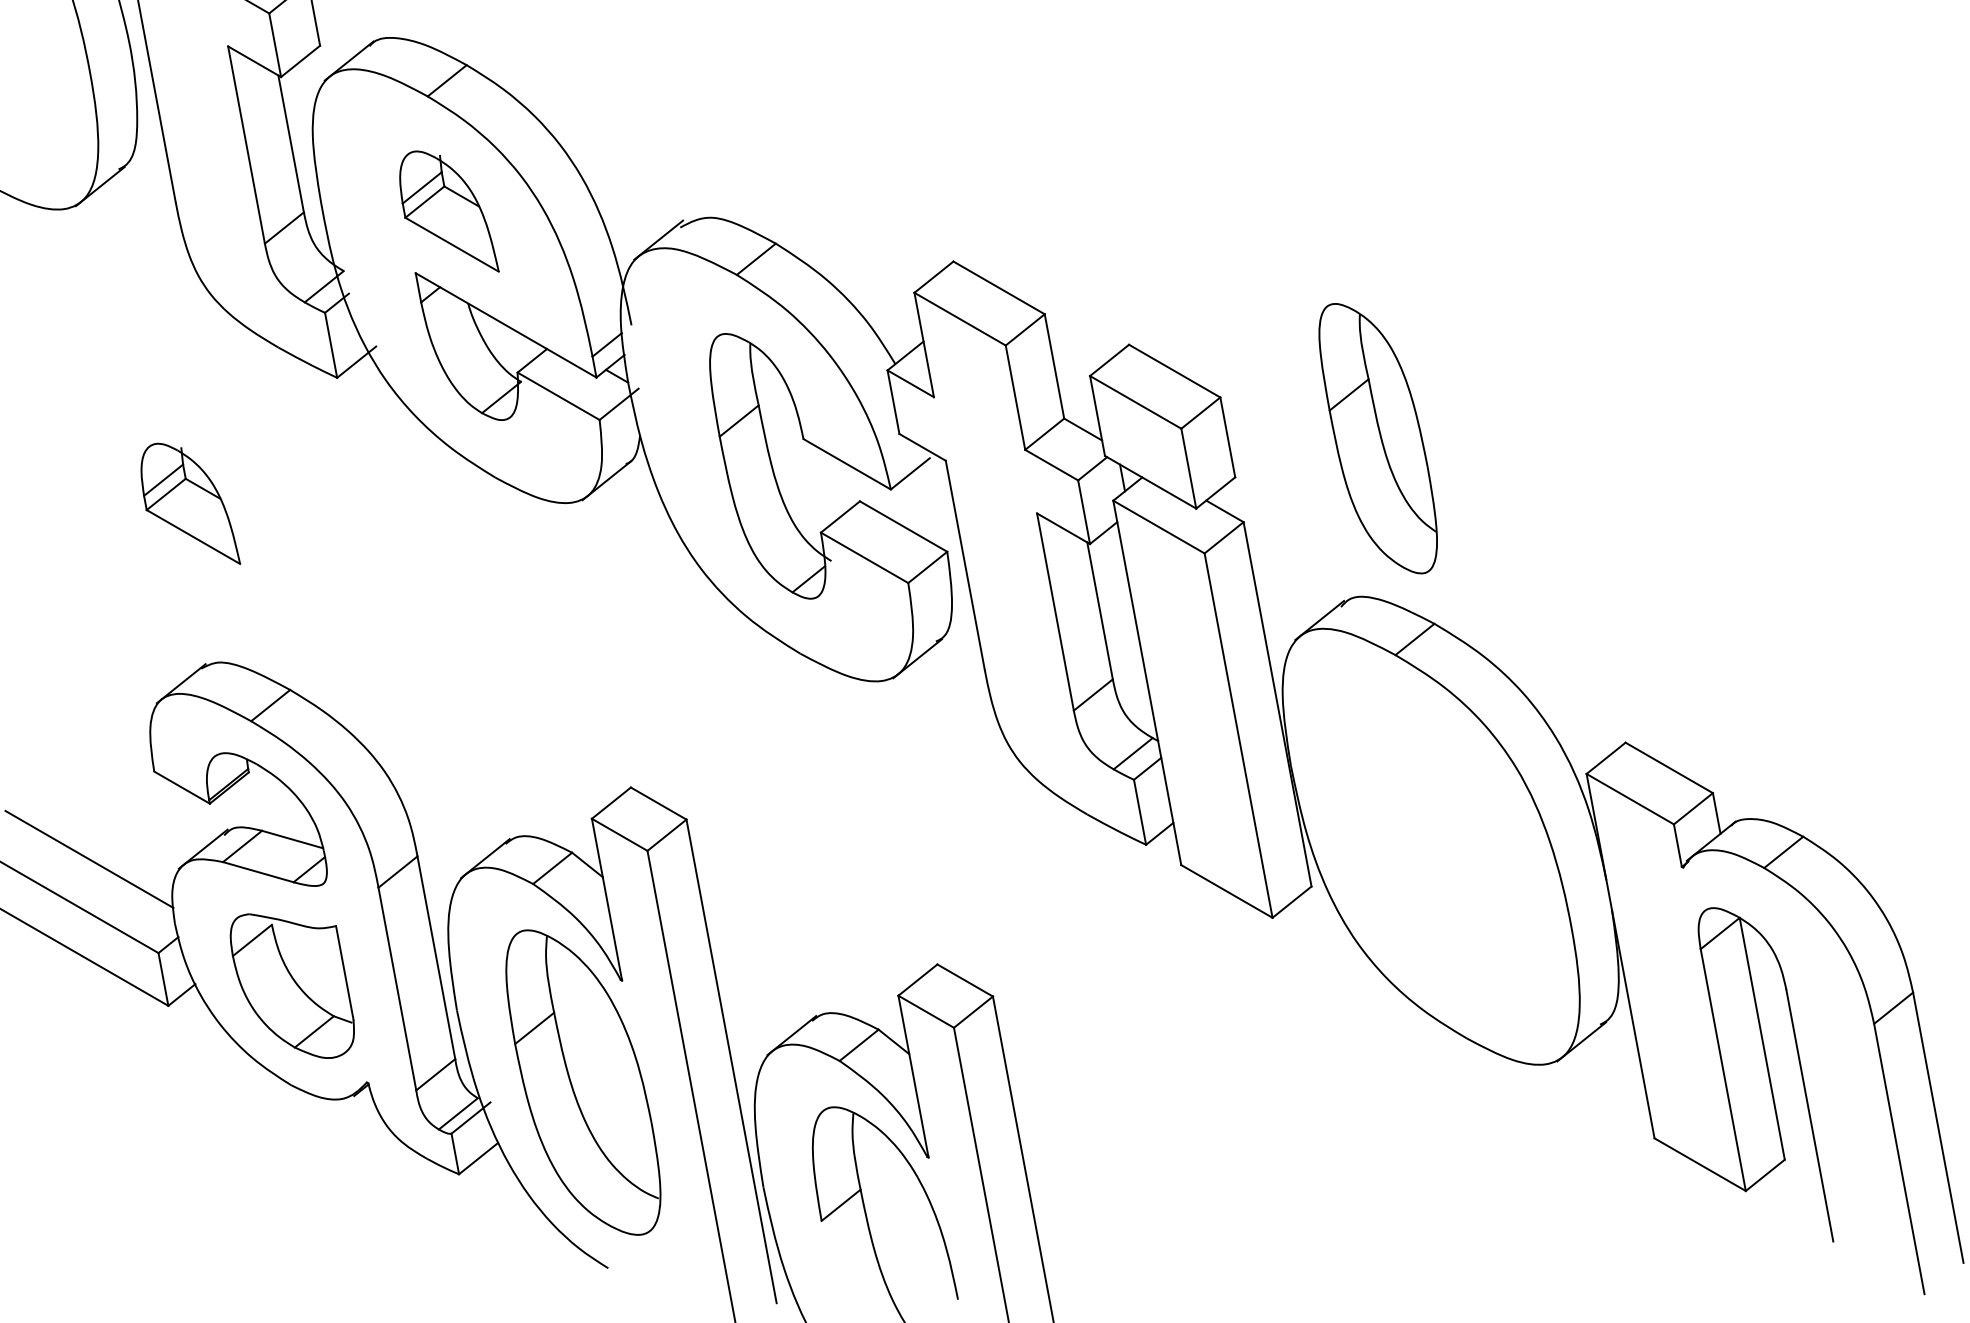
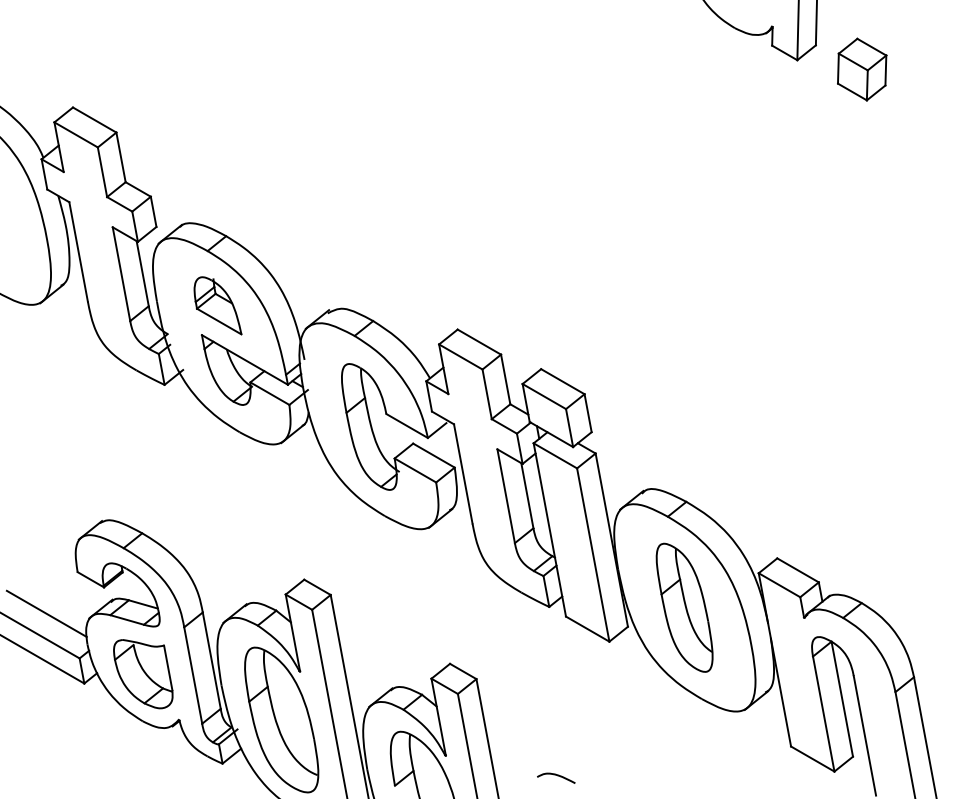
part: (1377, 438) -> (684, 607), moved
part: (189, 503) -> (94, 444), removed
curve: (1163, 1201) -> (557, 776), added

